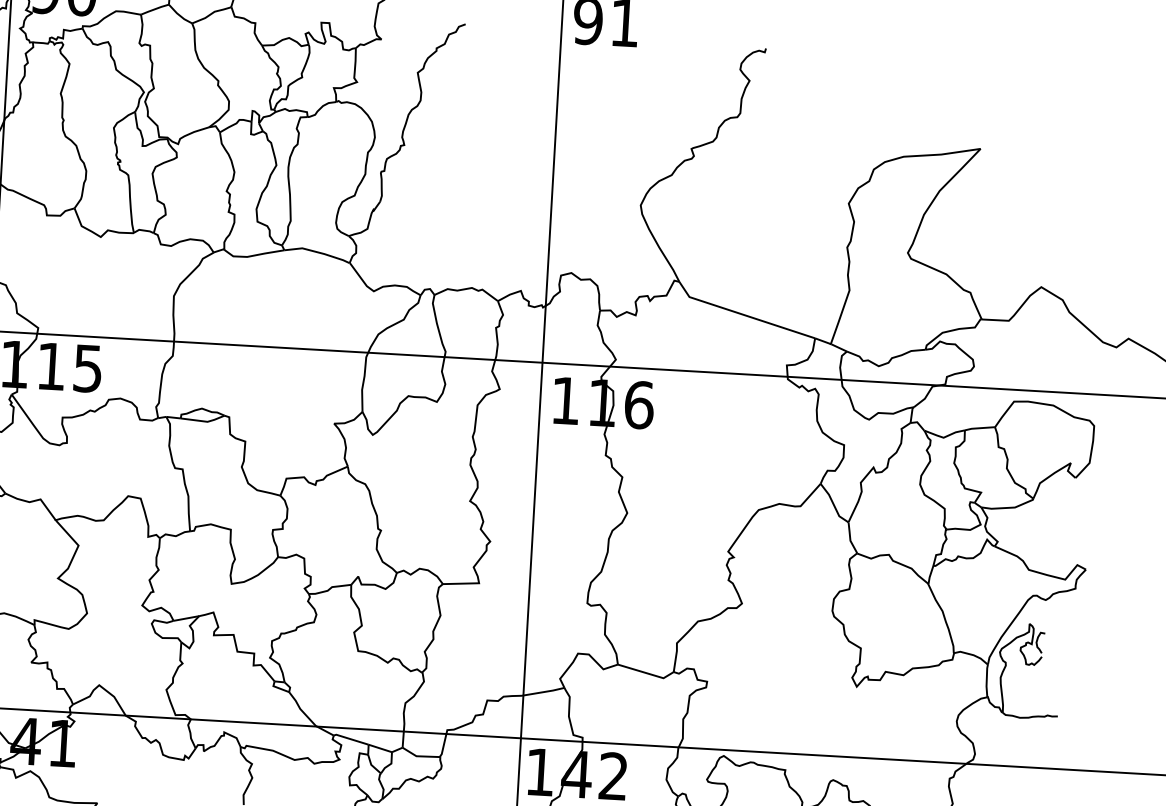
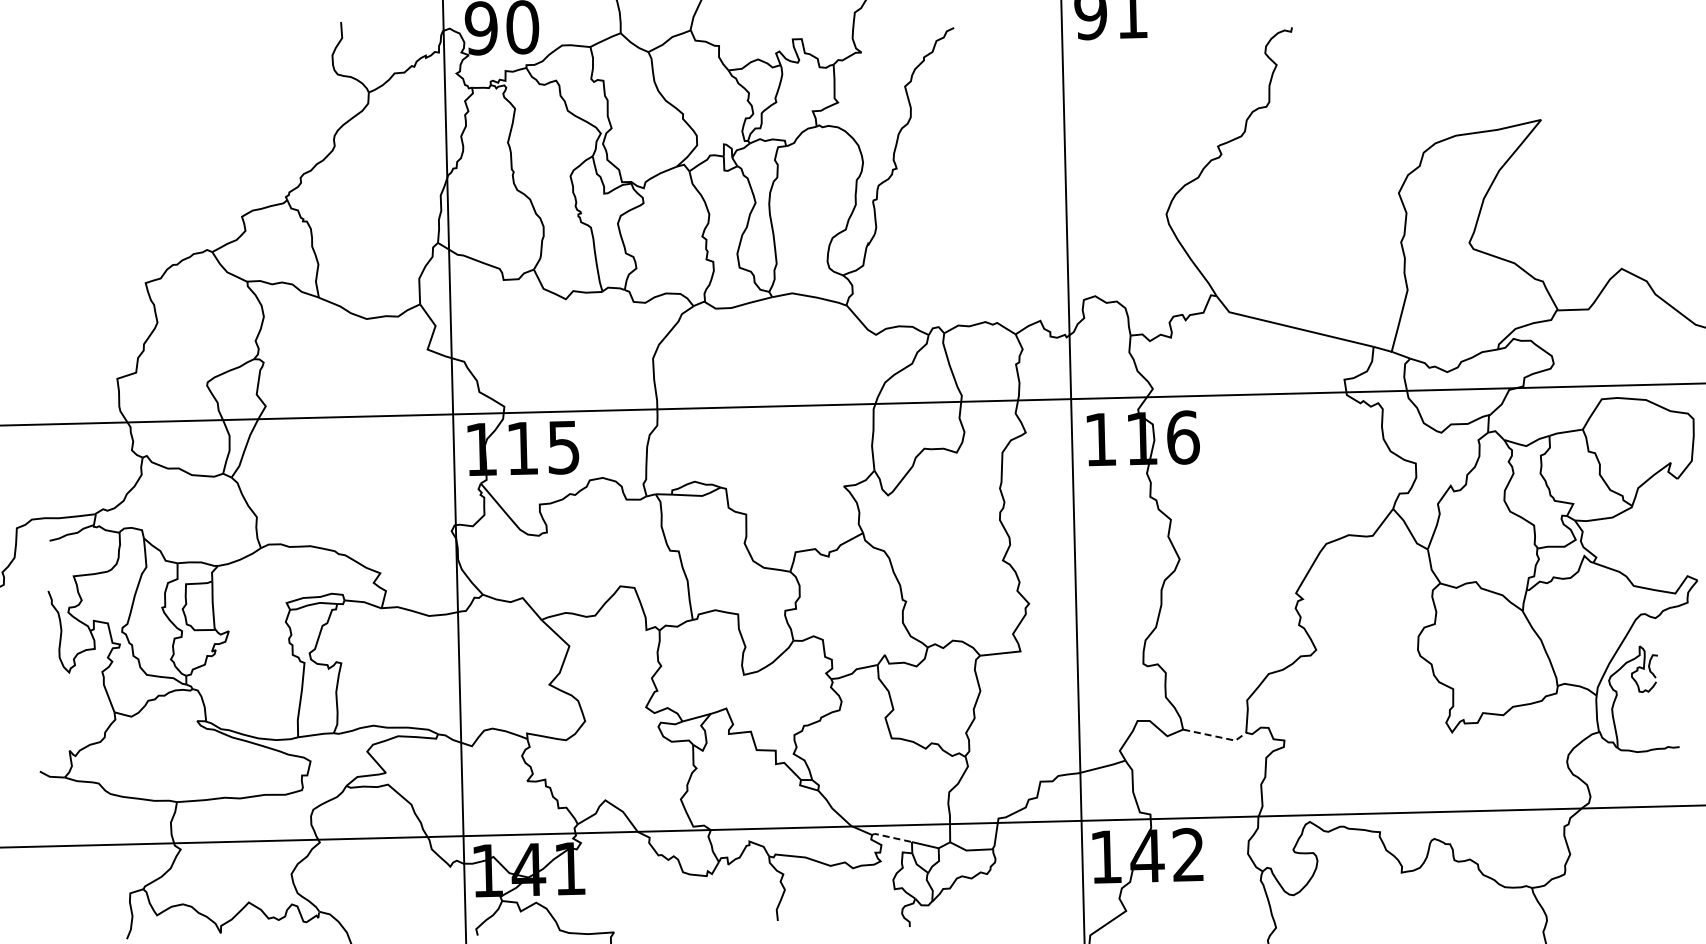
line: (647, 673) -> (1217, 736), solid -> dashed
line: (350, 739) -> (891, 837), solid -> dashed

